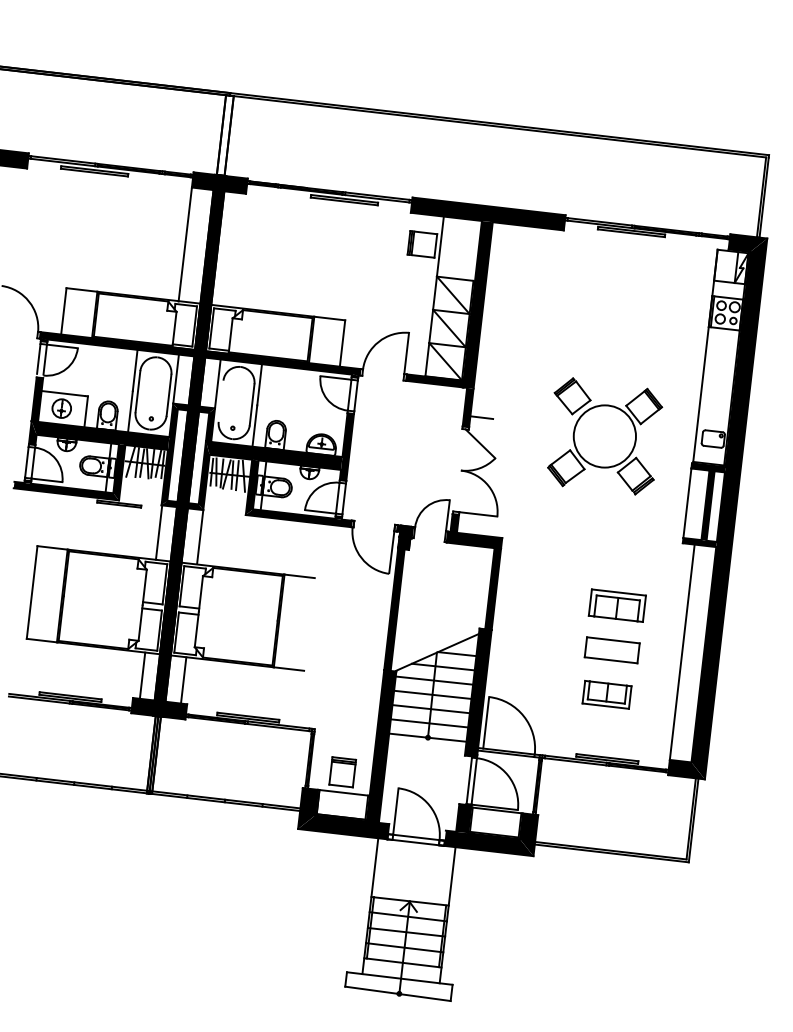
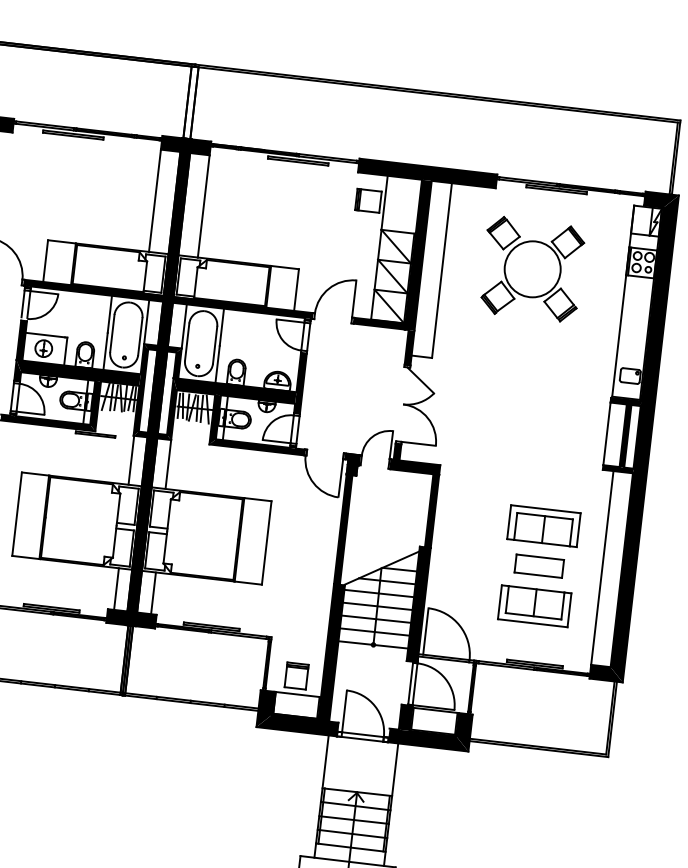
line: (239, 250) -> (203, 206), added
line: (504, 321) -> (442, 270), added
line: (220, 400) -> (186, 341), added
part: (605, 436) -> (533, 269), moved
part: (617, 605) -> (544, 525), size x1.43
line: (309, 624) -> (266, 543), added
part: (606, 694) -> (534, 606), size x1.67

